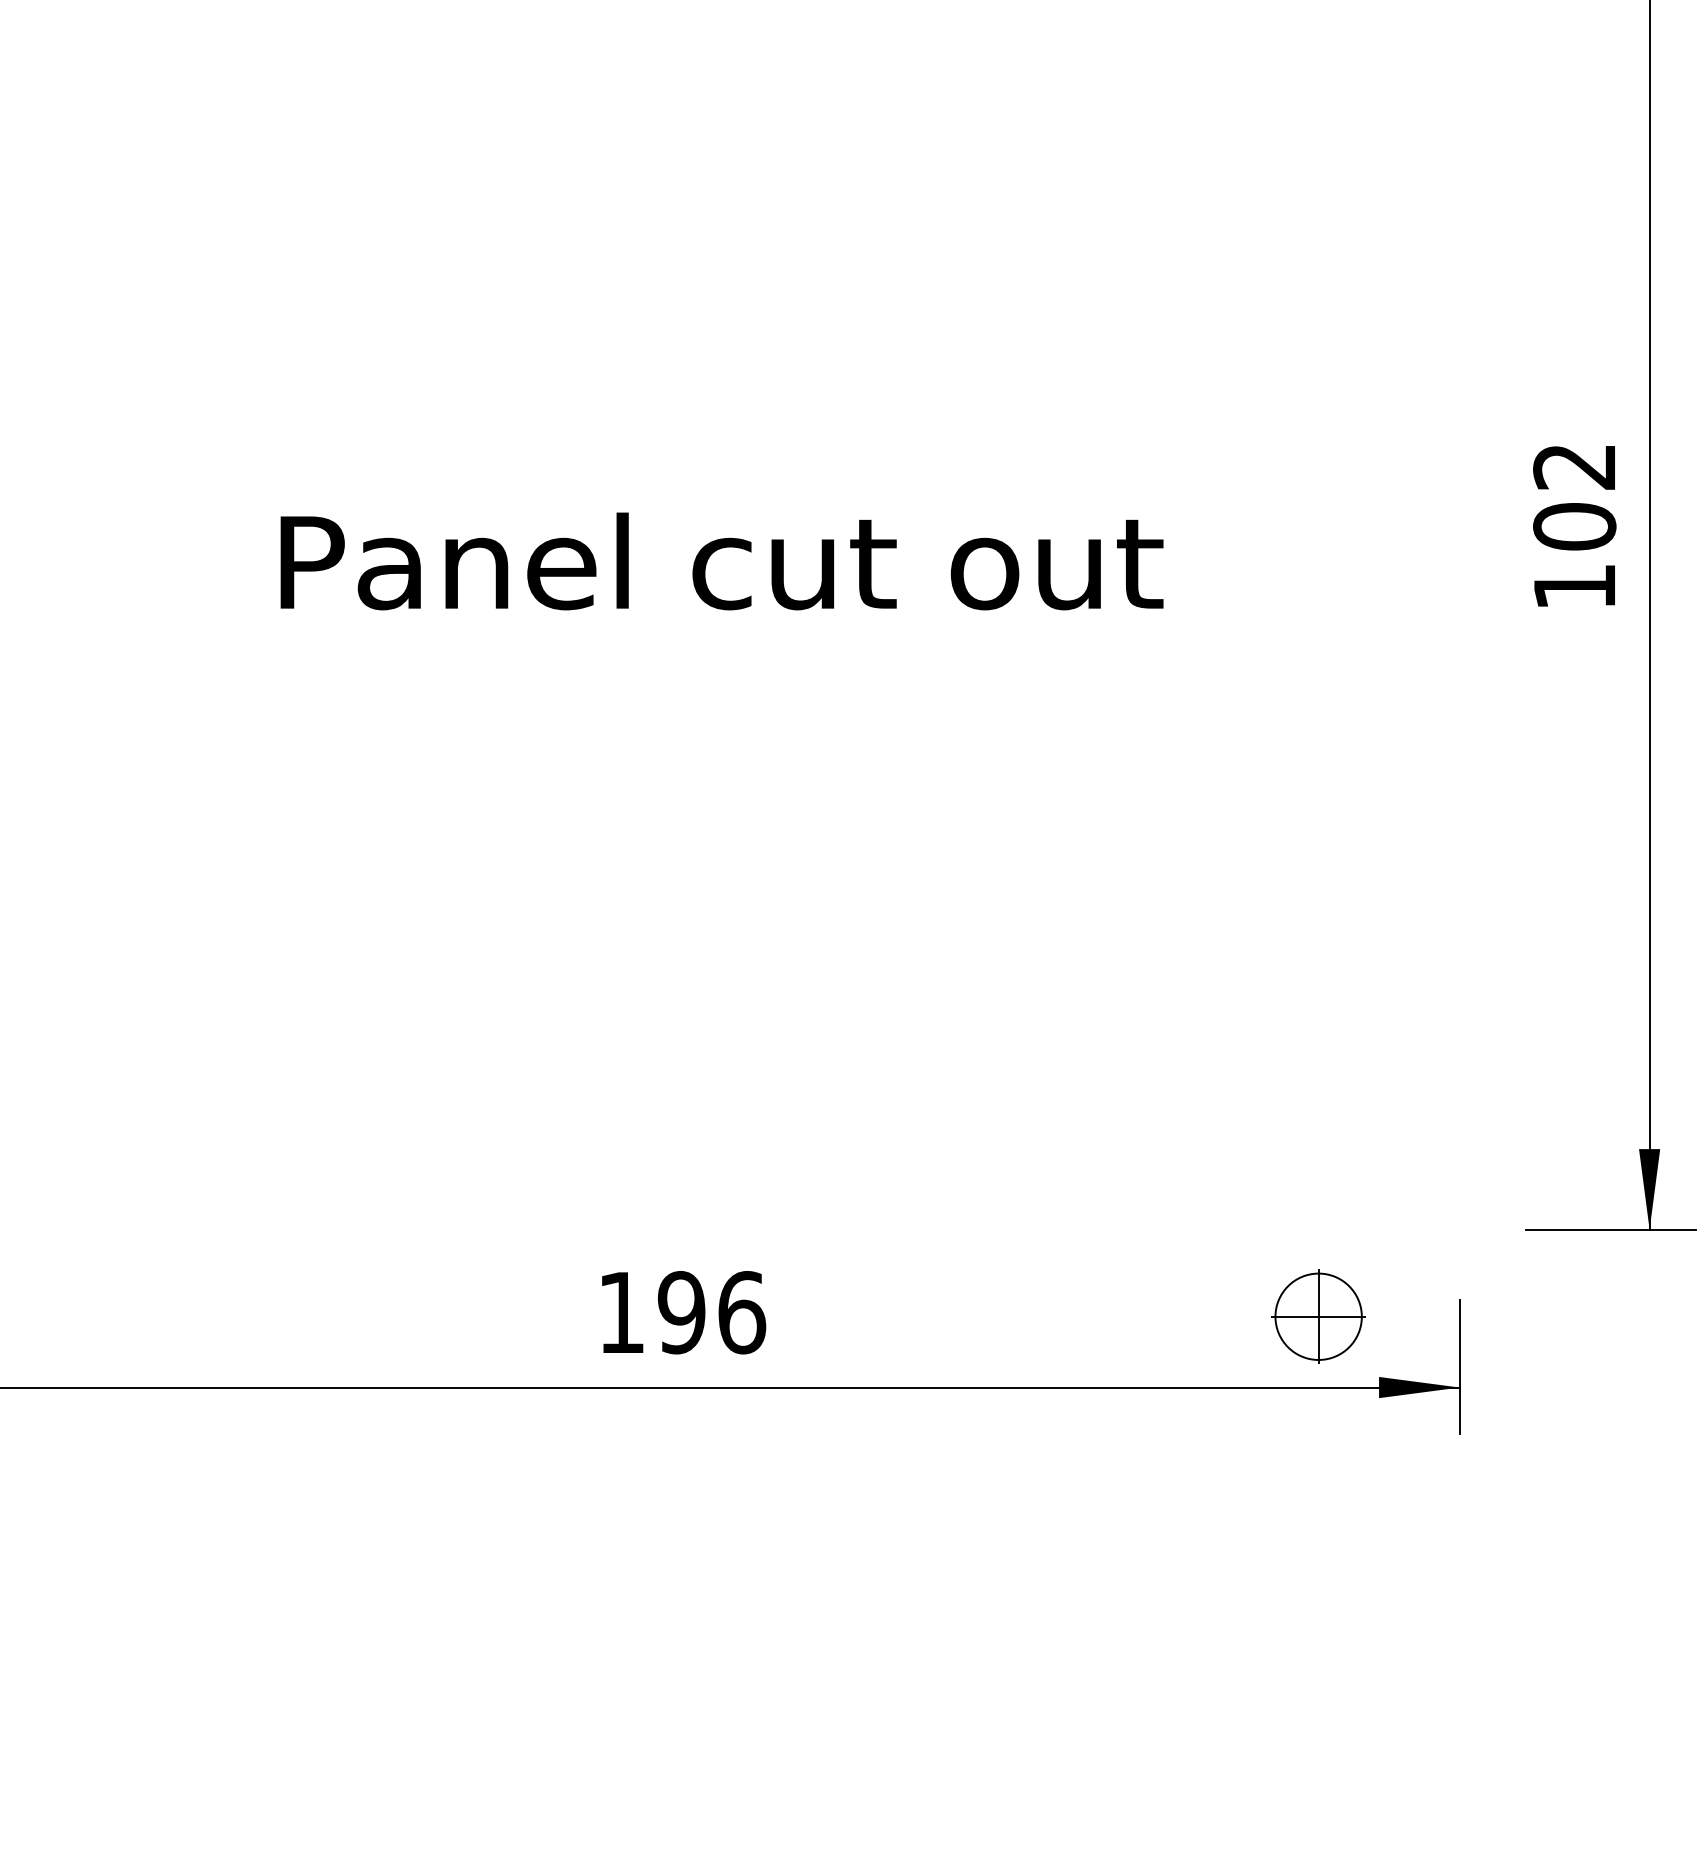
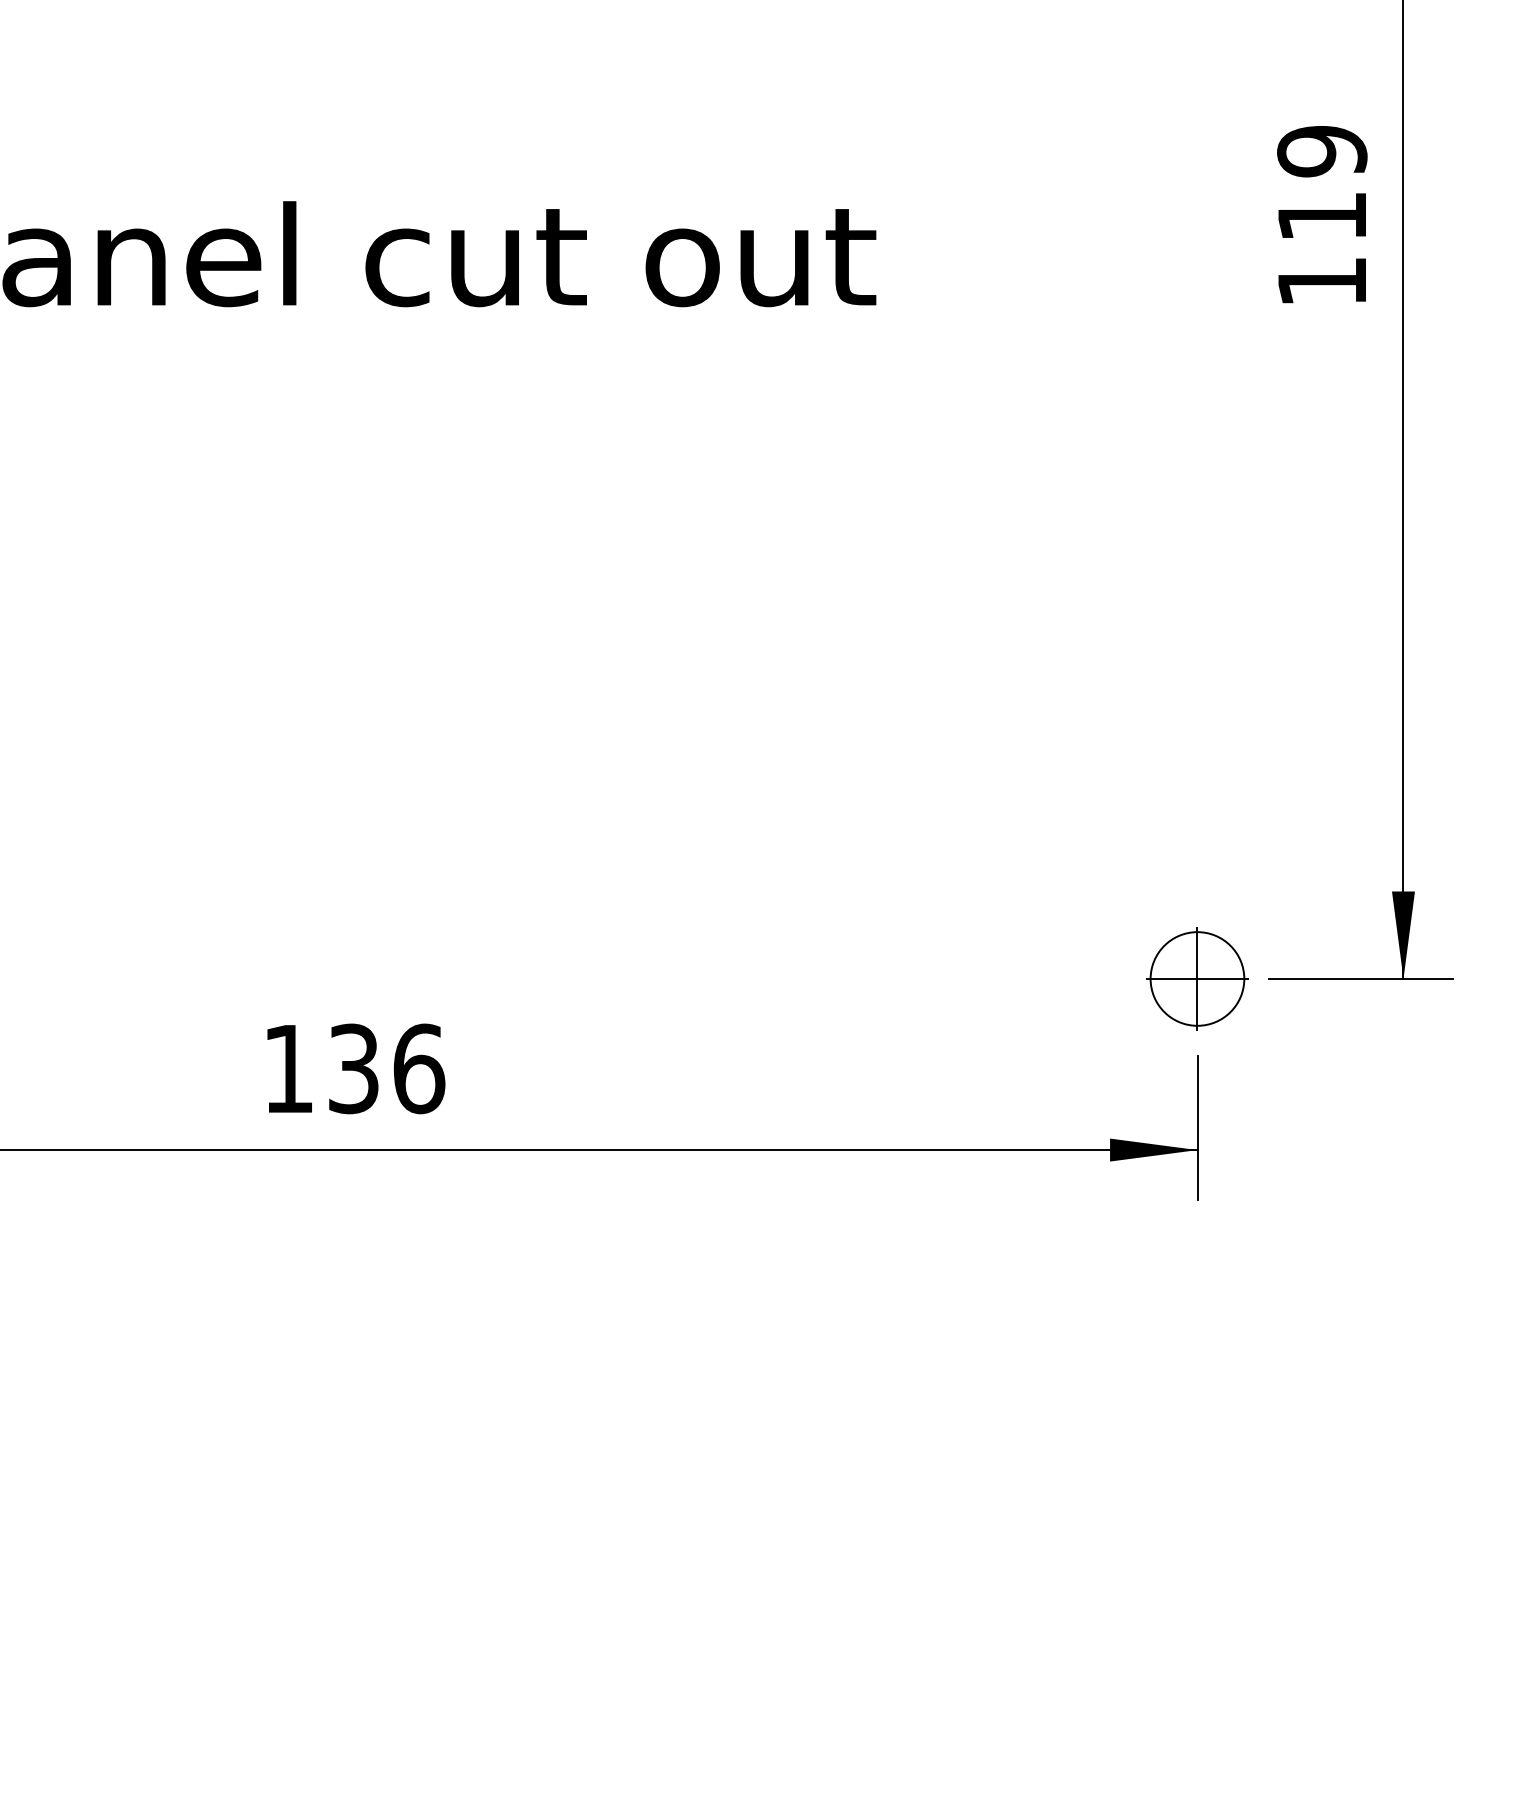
text: (1574, 496) -> (1322, 183), 102 -> 119
text: (681, 1312) -> (353, 1068), 196 -> 136
part: (1318, 1316) -> (1197, 978), moved

